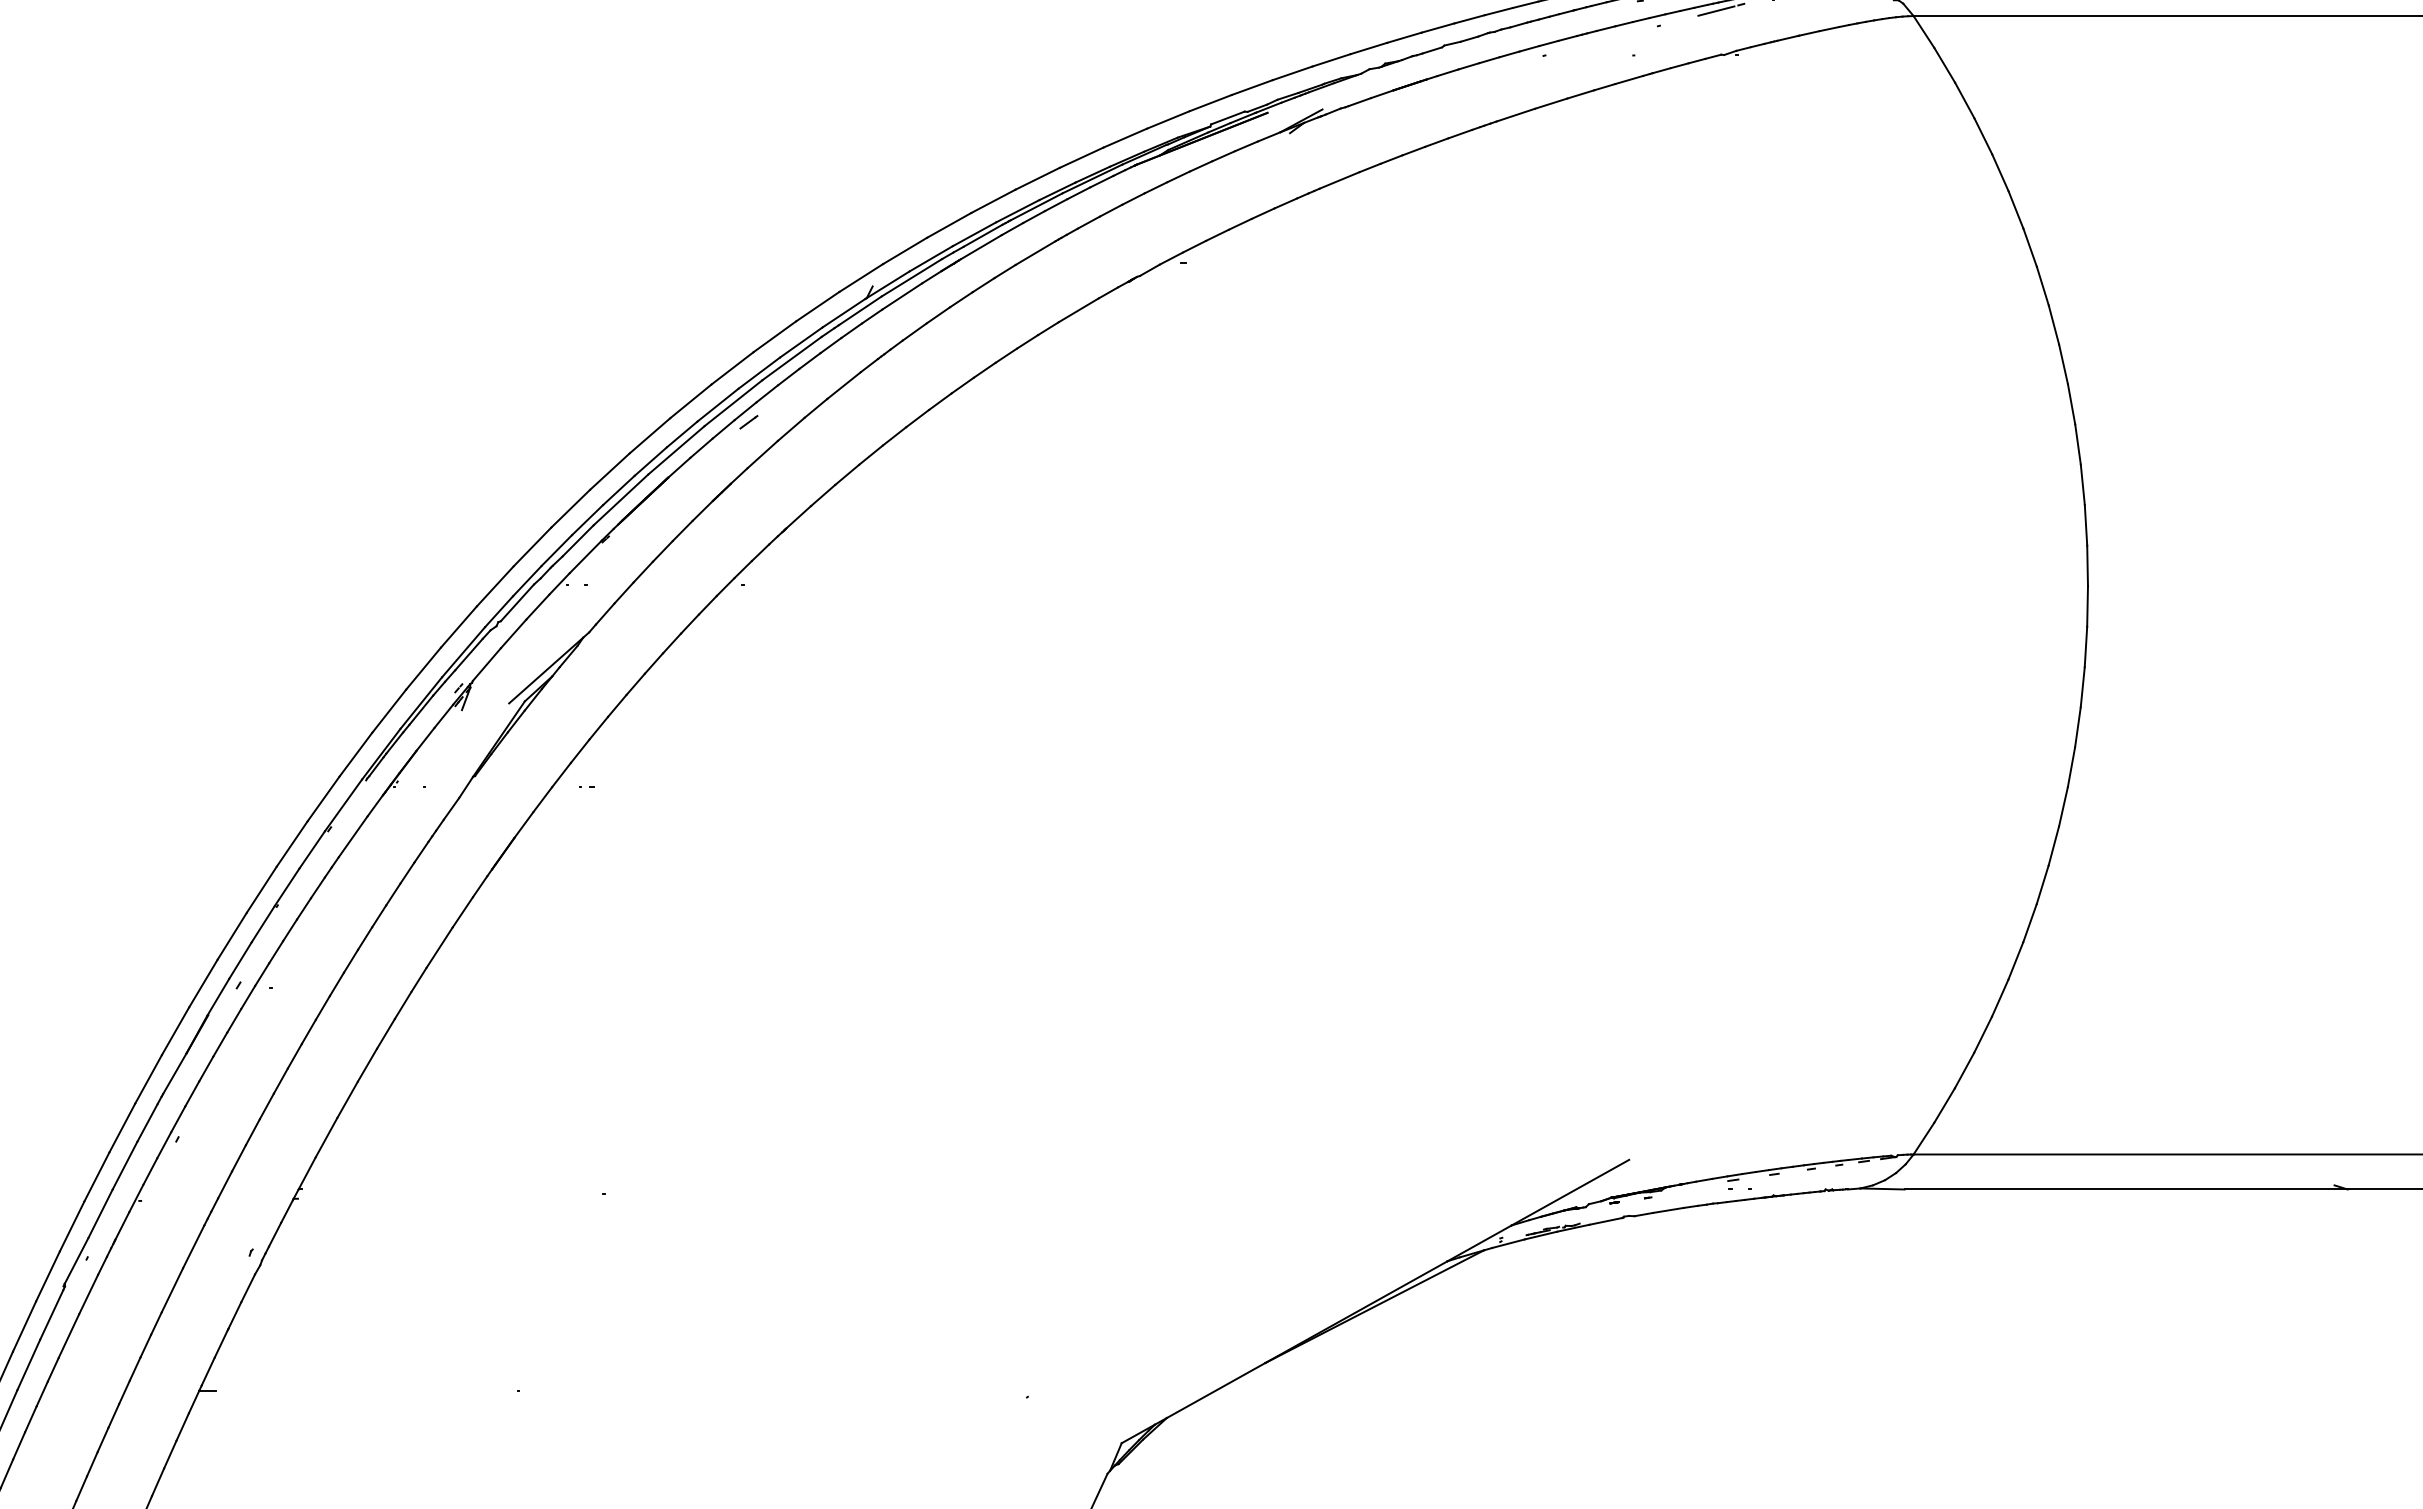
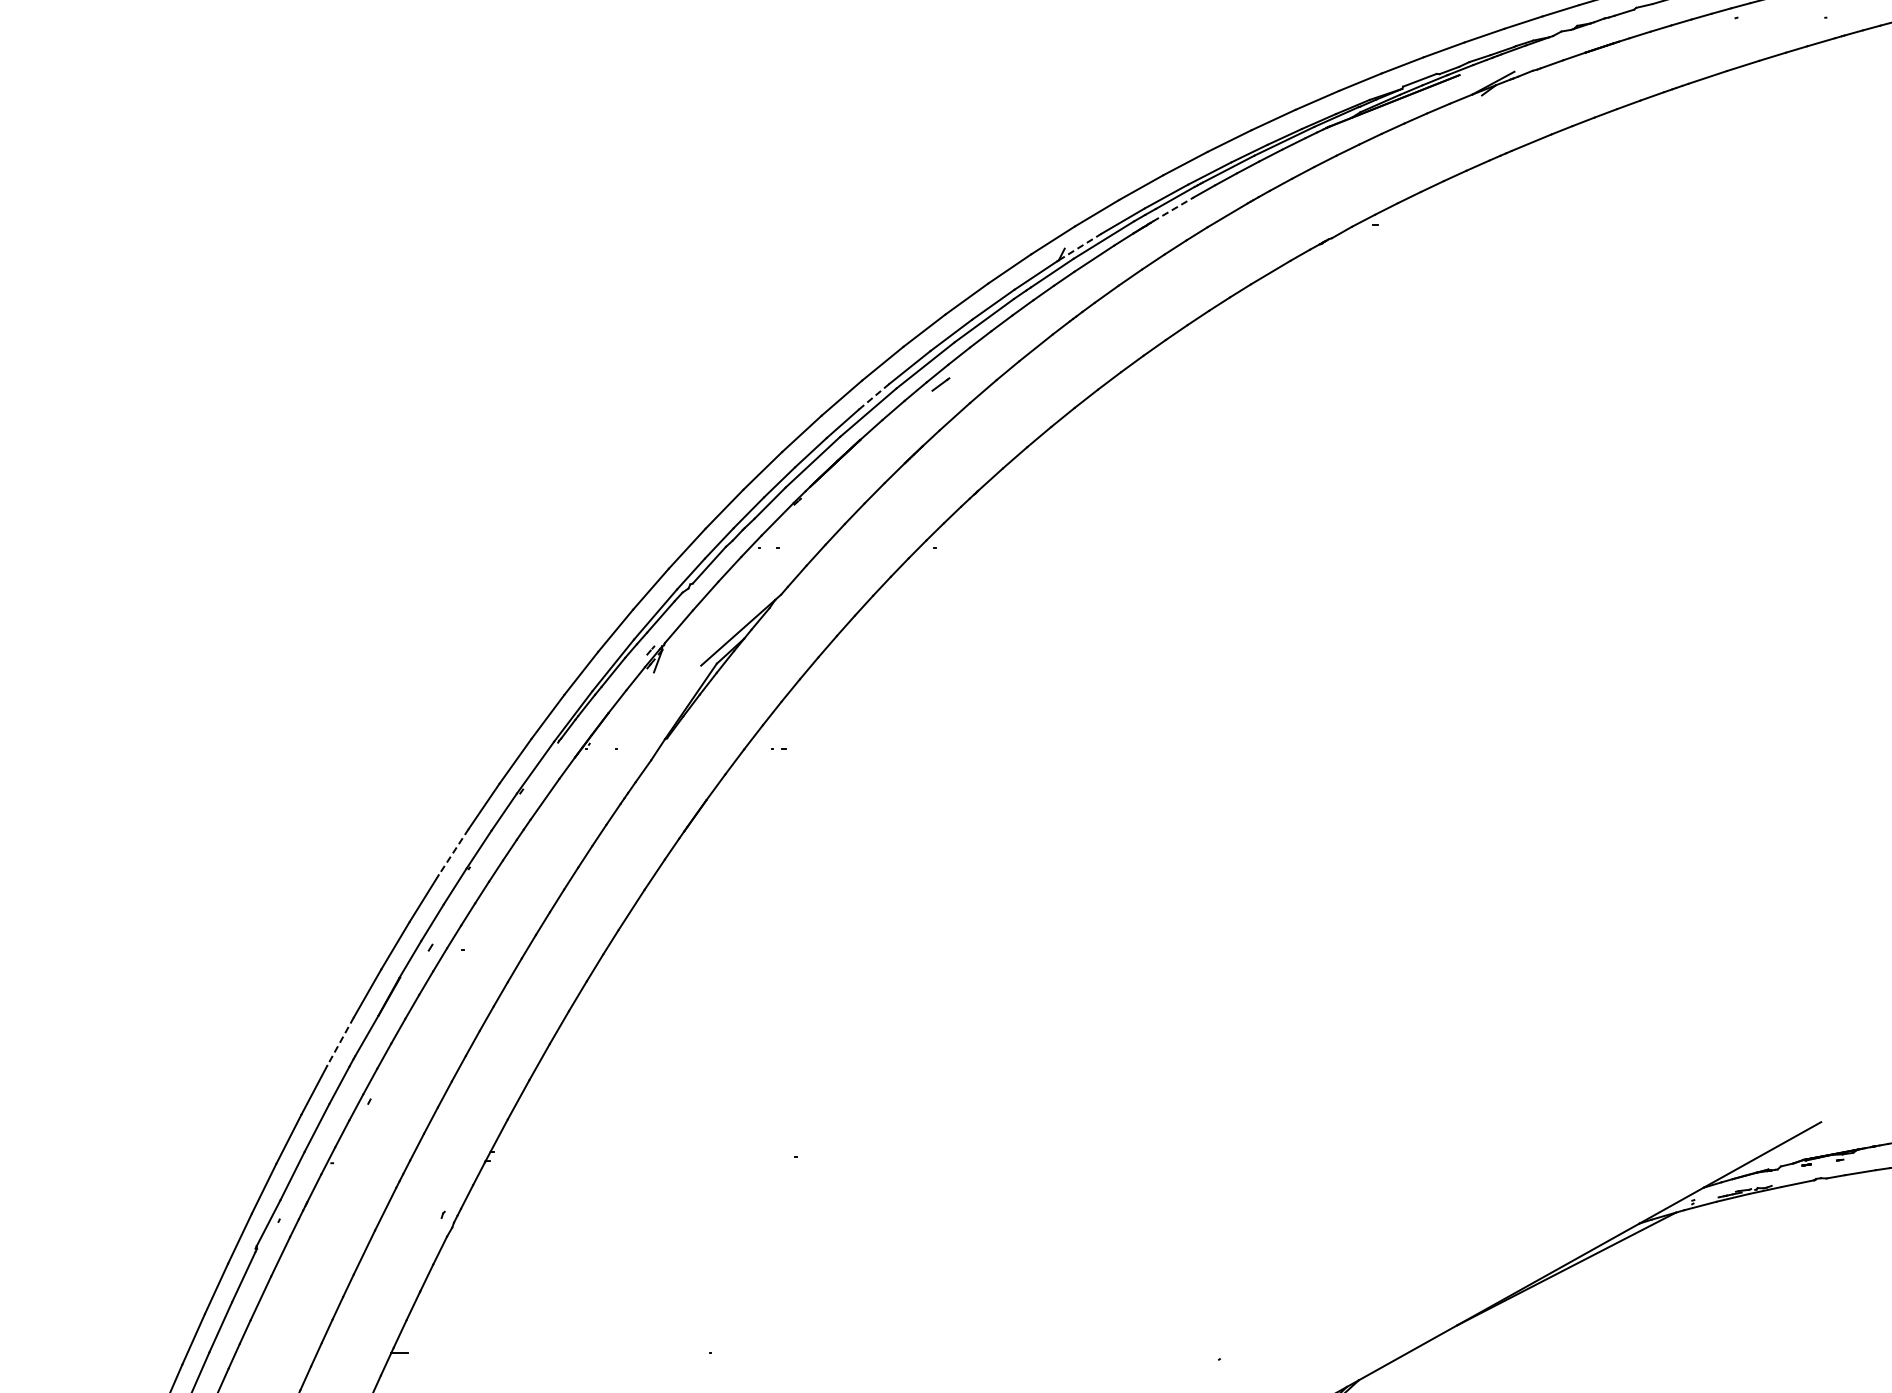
line: (981, 247) -> (1173, 209), solid -> dashed
line: (888, 284) -> (1080, 246), solid -> dashed
line: (682, 434) -> (874, 396), solid -> dashed
line: (261, 889) -> (453, 851), solid -> dashed
line: (148, 1079) -> (340, 1041), solid -> dashed

